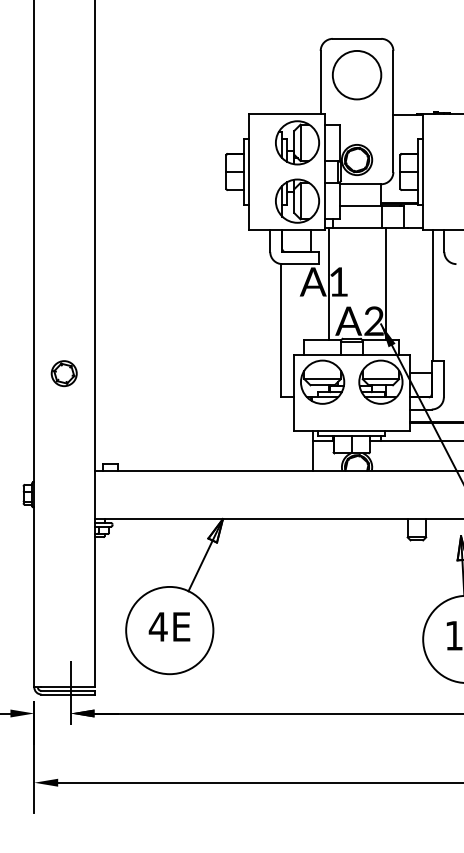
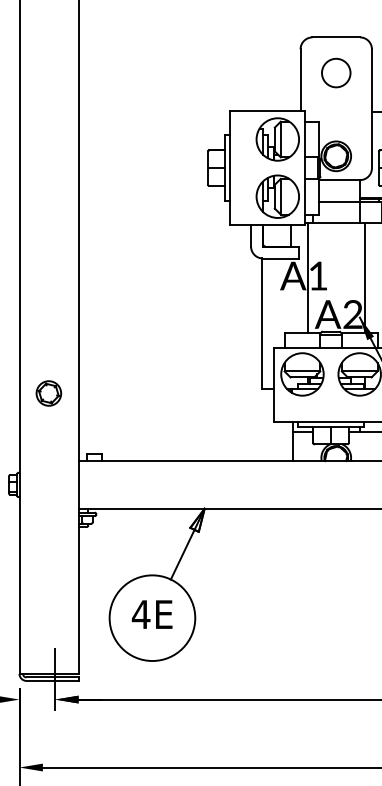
circle: (356, 74) -> (335, 72), size x0.6
part: (63, 373) -> (48, 393), moved

